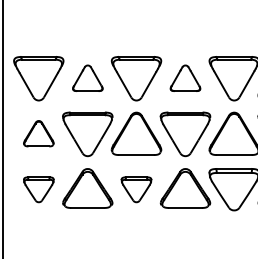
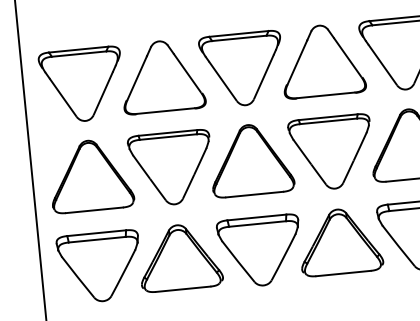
part: (87, 78) -> (161, 76), size x1.67
part: (185, 78) -> (322, 61), size x1.67
part: (38, 133) -> (90, 175), size x1.67
part: (38, 189) -> (99, 266), size x1.67
part: (136, 189) -> (260, 251), size x1.67

